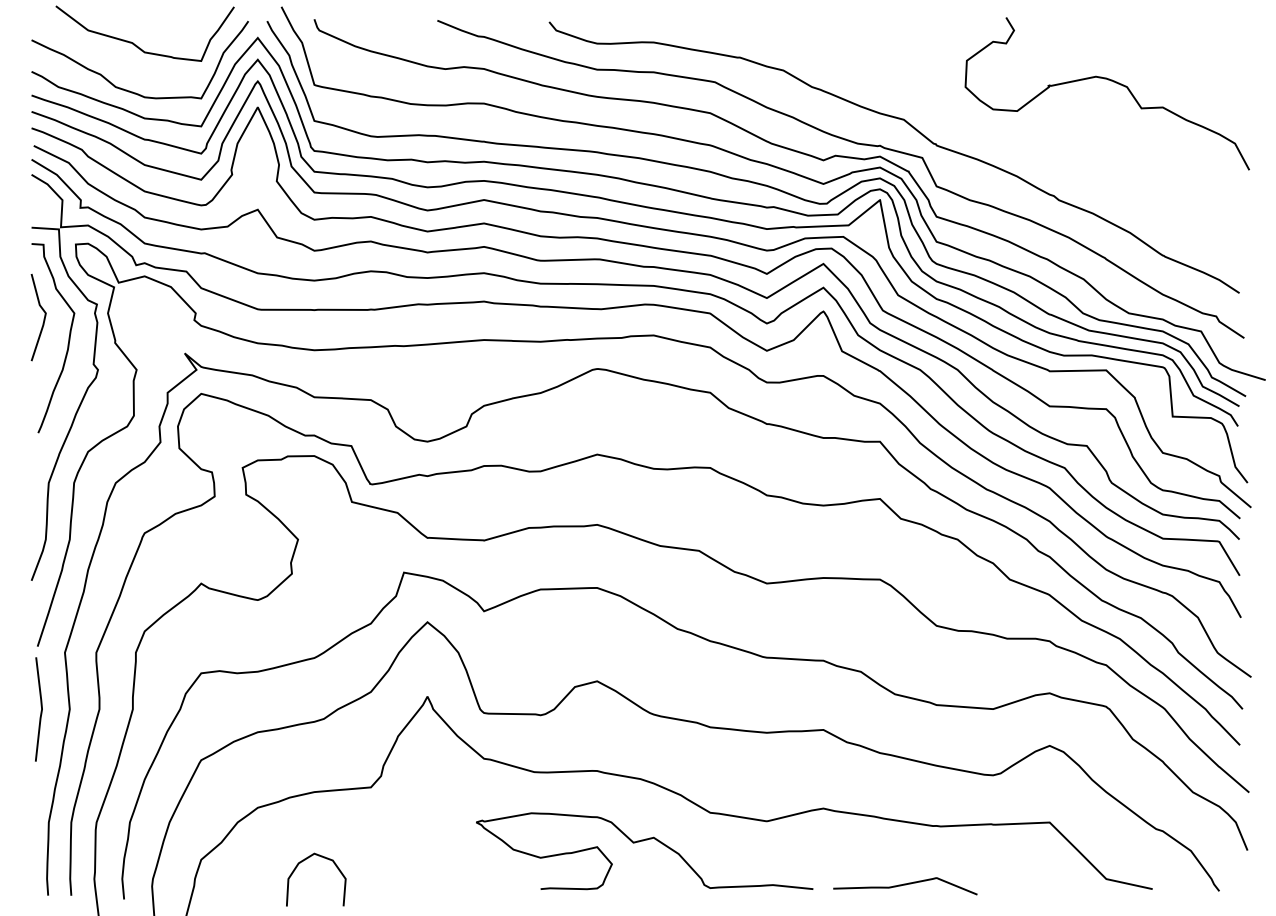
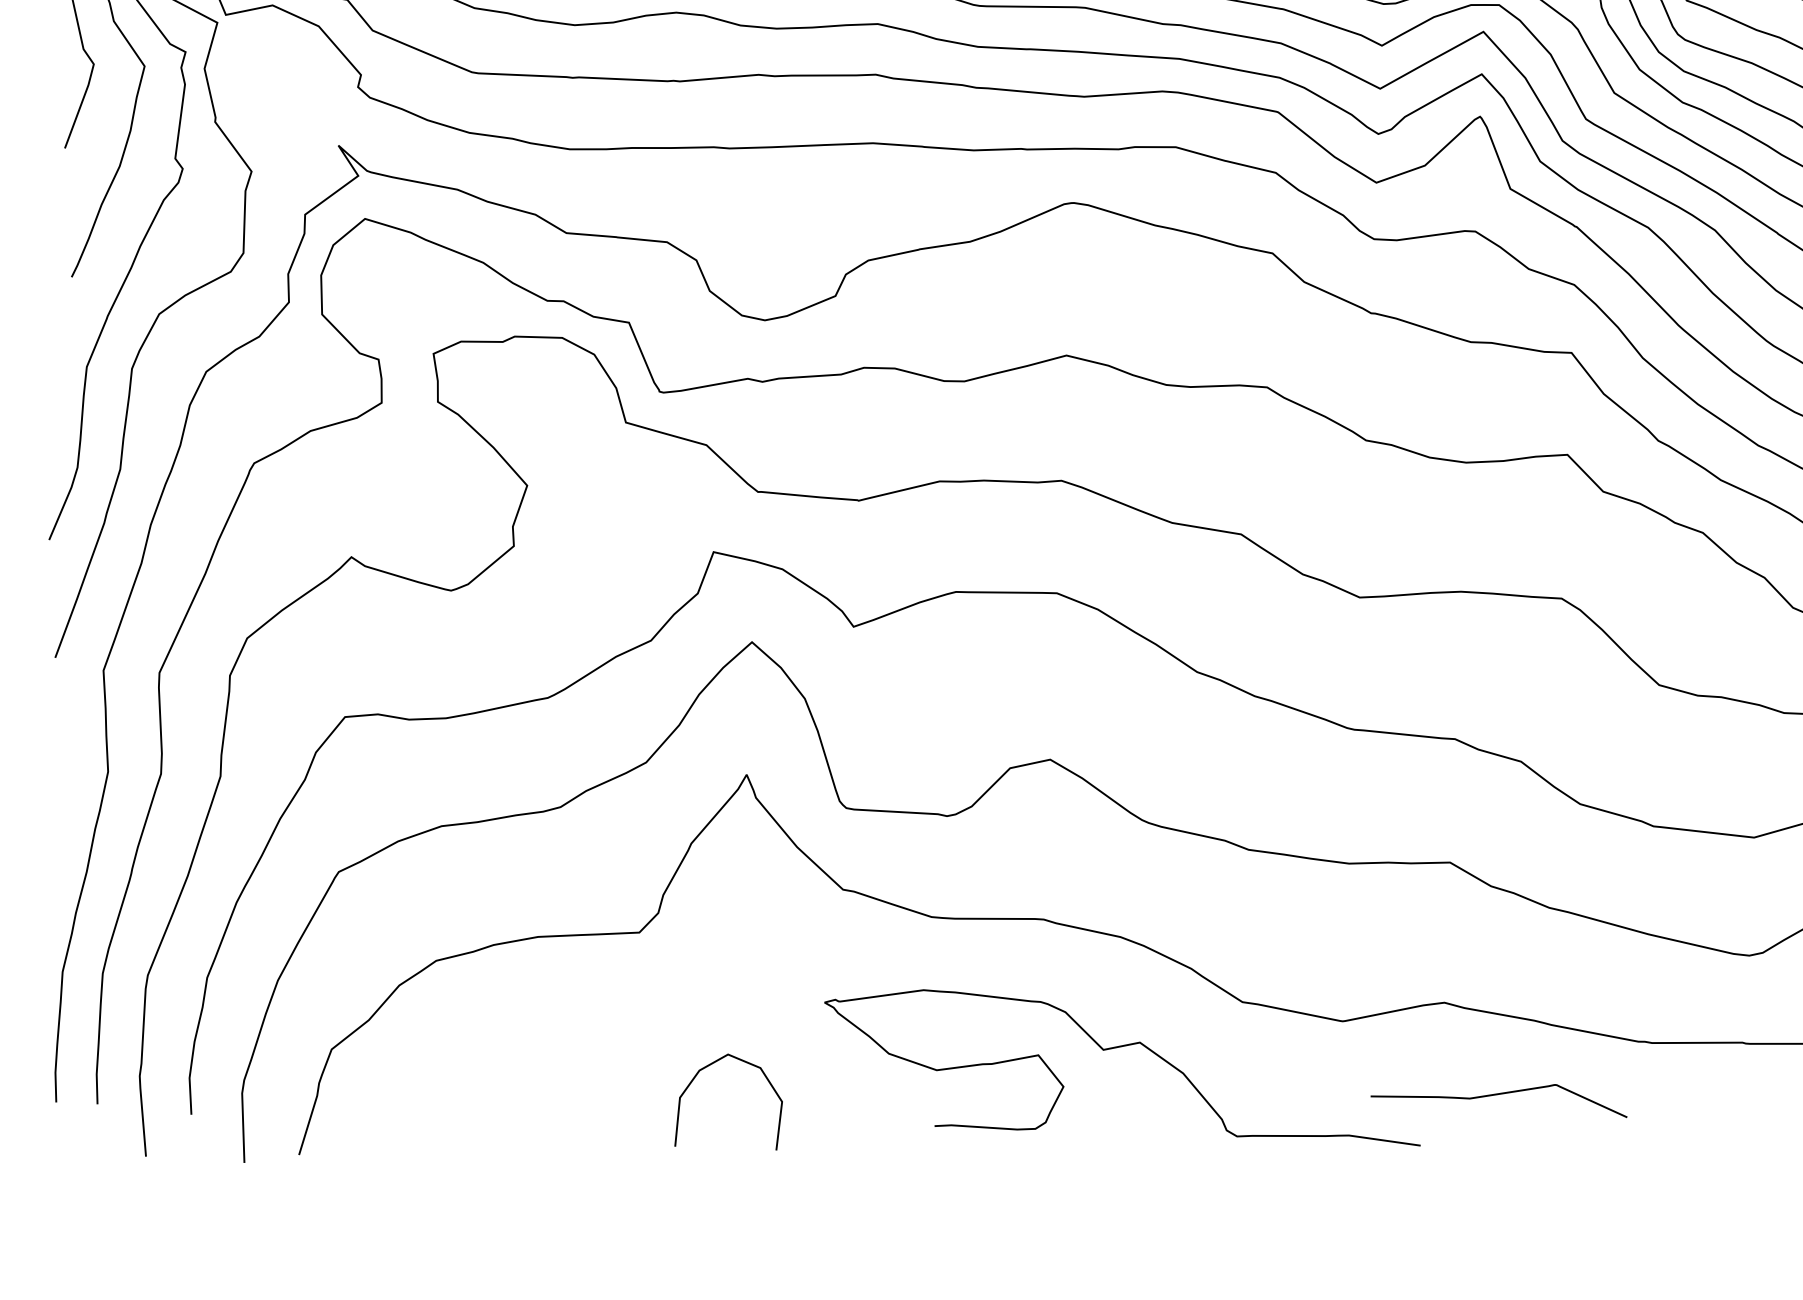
line: (40, 711) -> (55, 773), removed
curve: (305, 860) -> (711, 1066), moved
curve: (905, 885) -> (1499, 1095), moved

